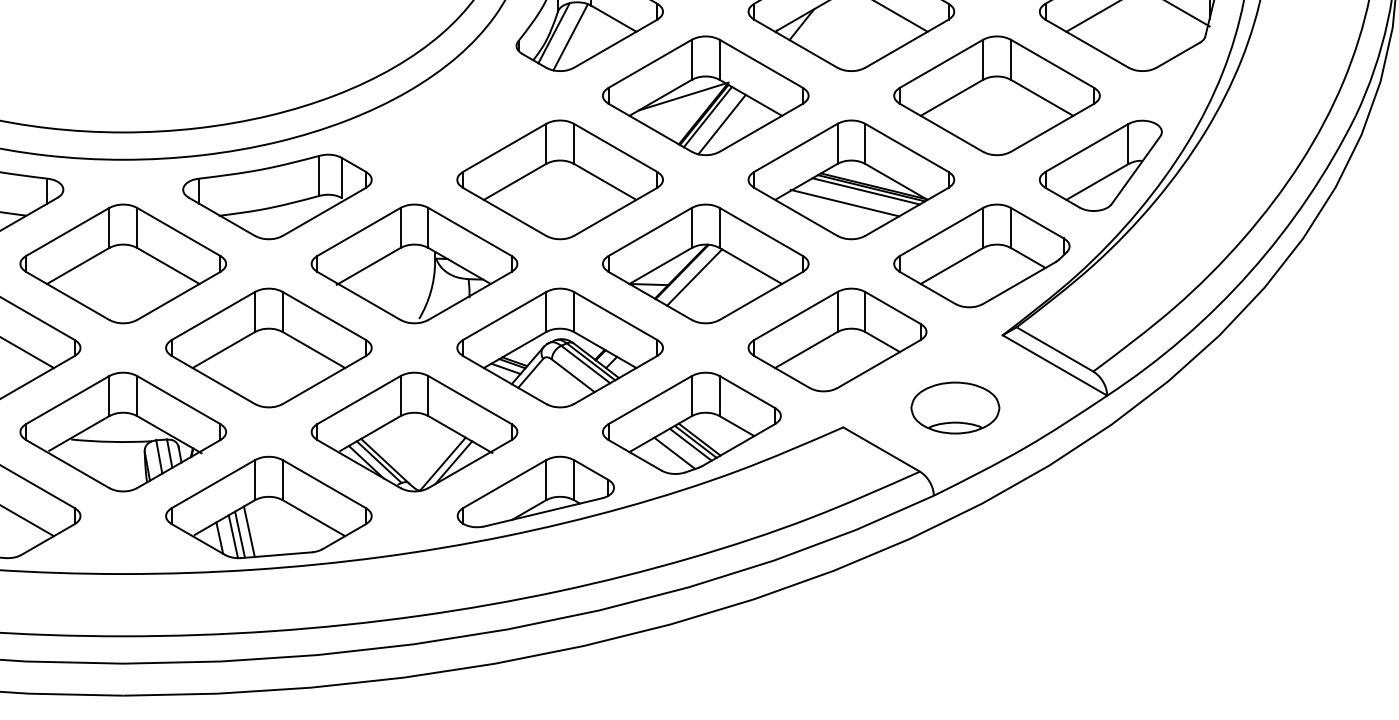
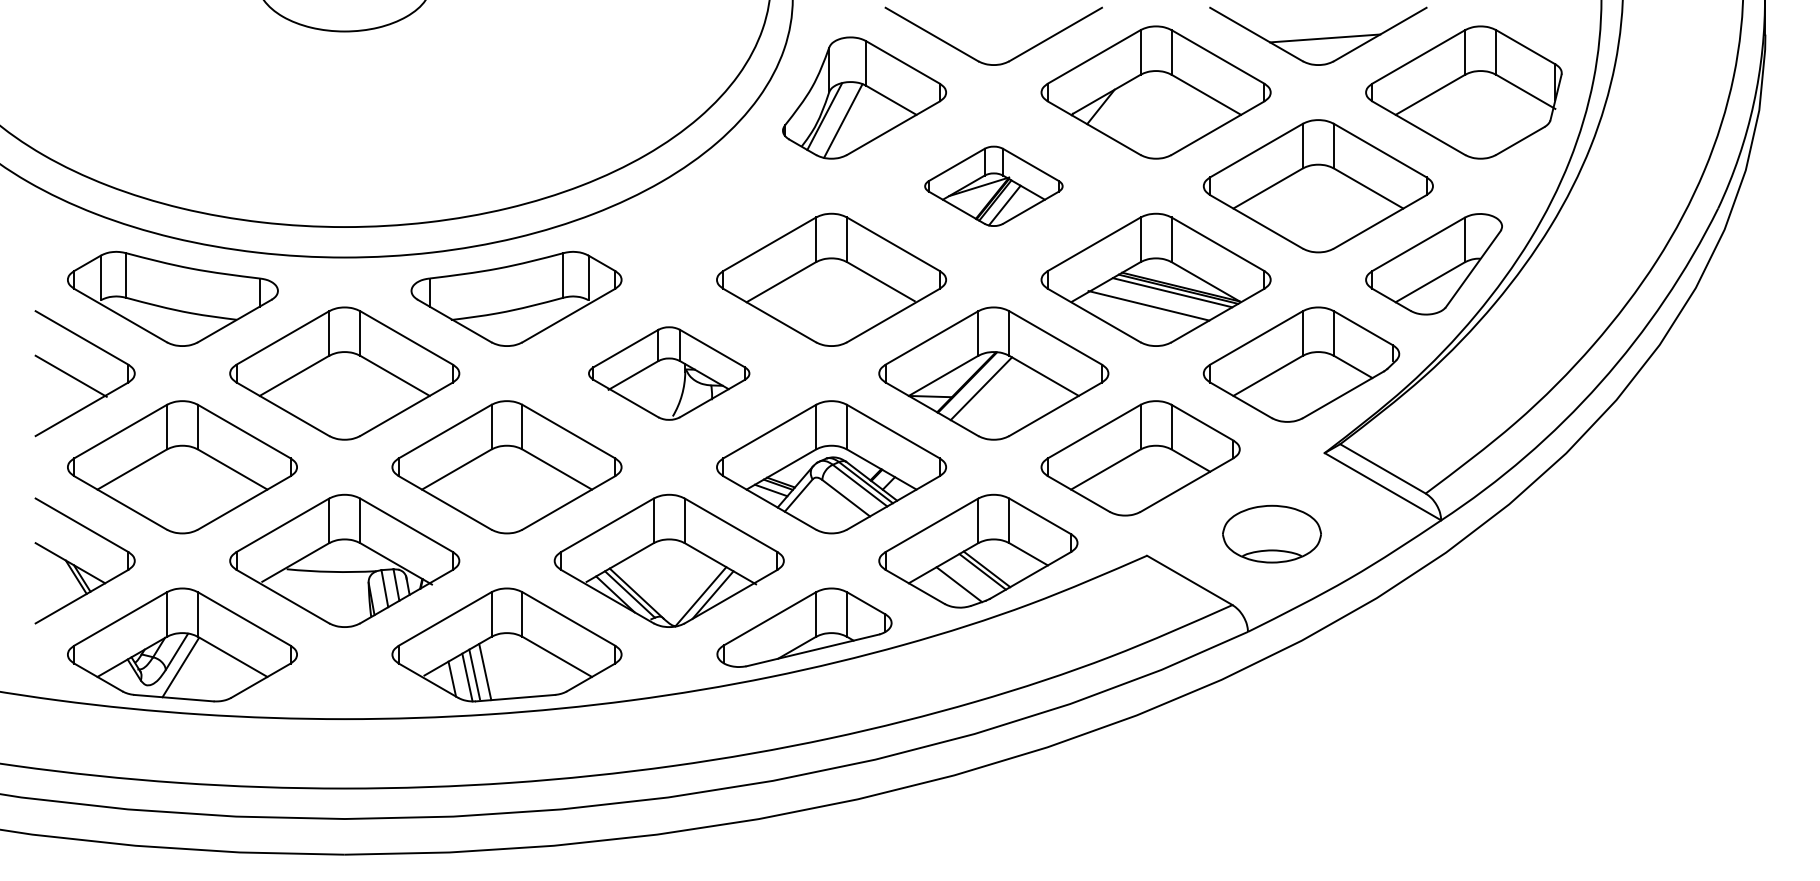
part: (705, 96) -> (993, 186), size x0.6
part: (413, 263) -> (668, 373), size x0.7
line: (690, 444) -> (976, 574), removed

